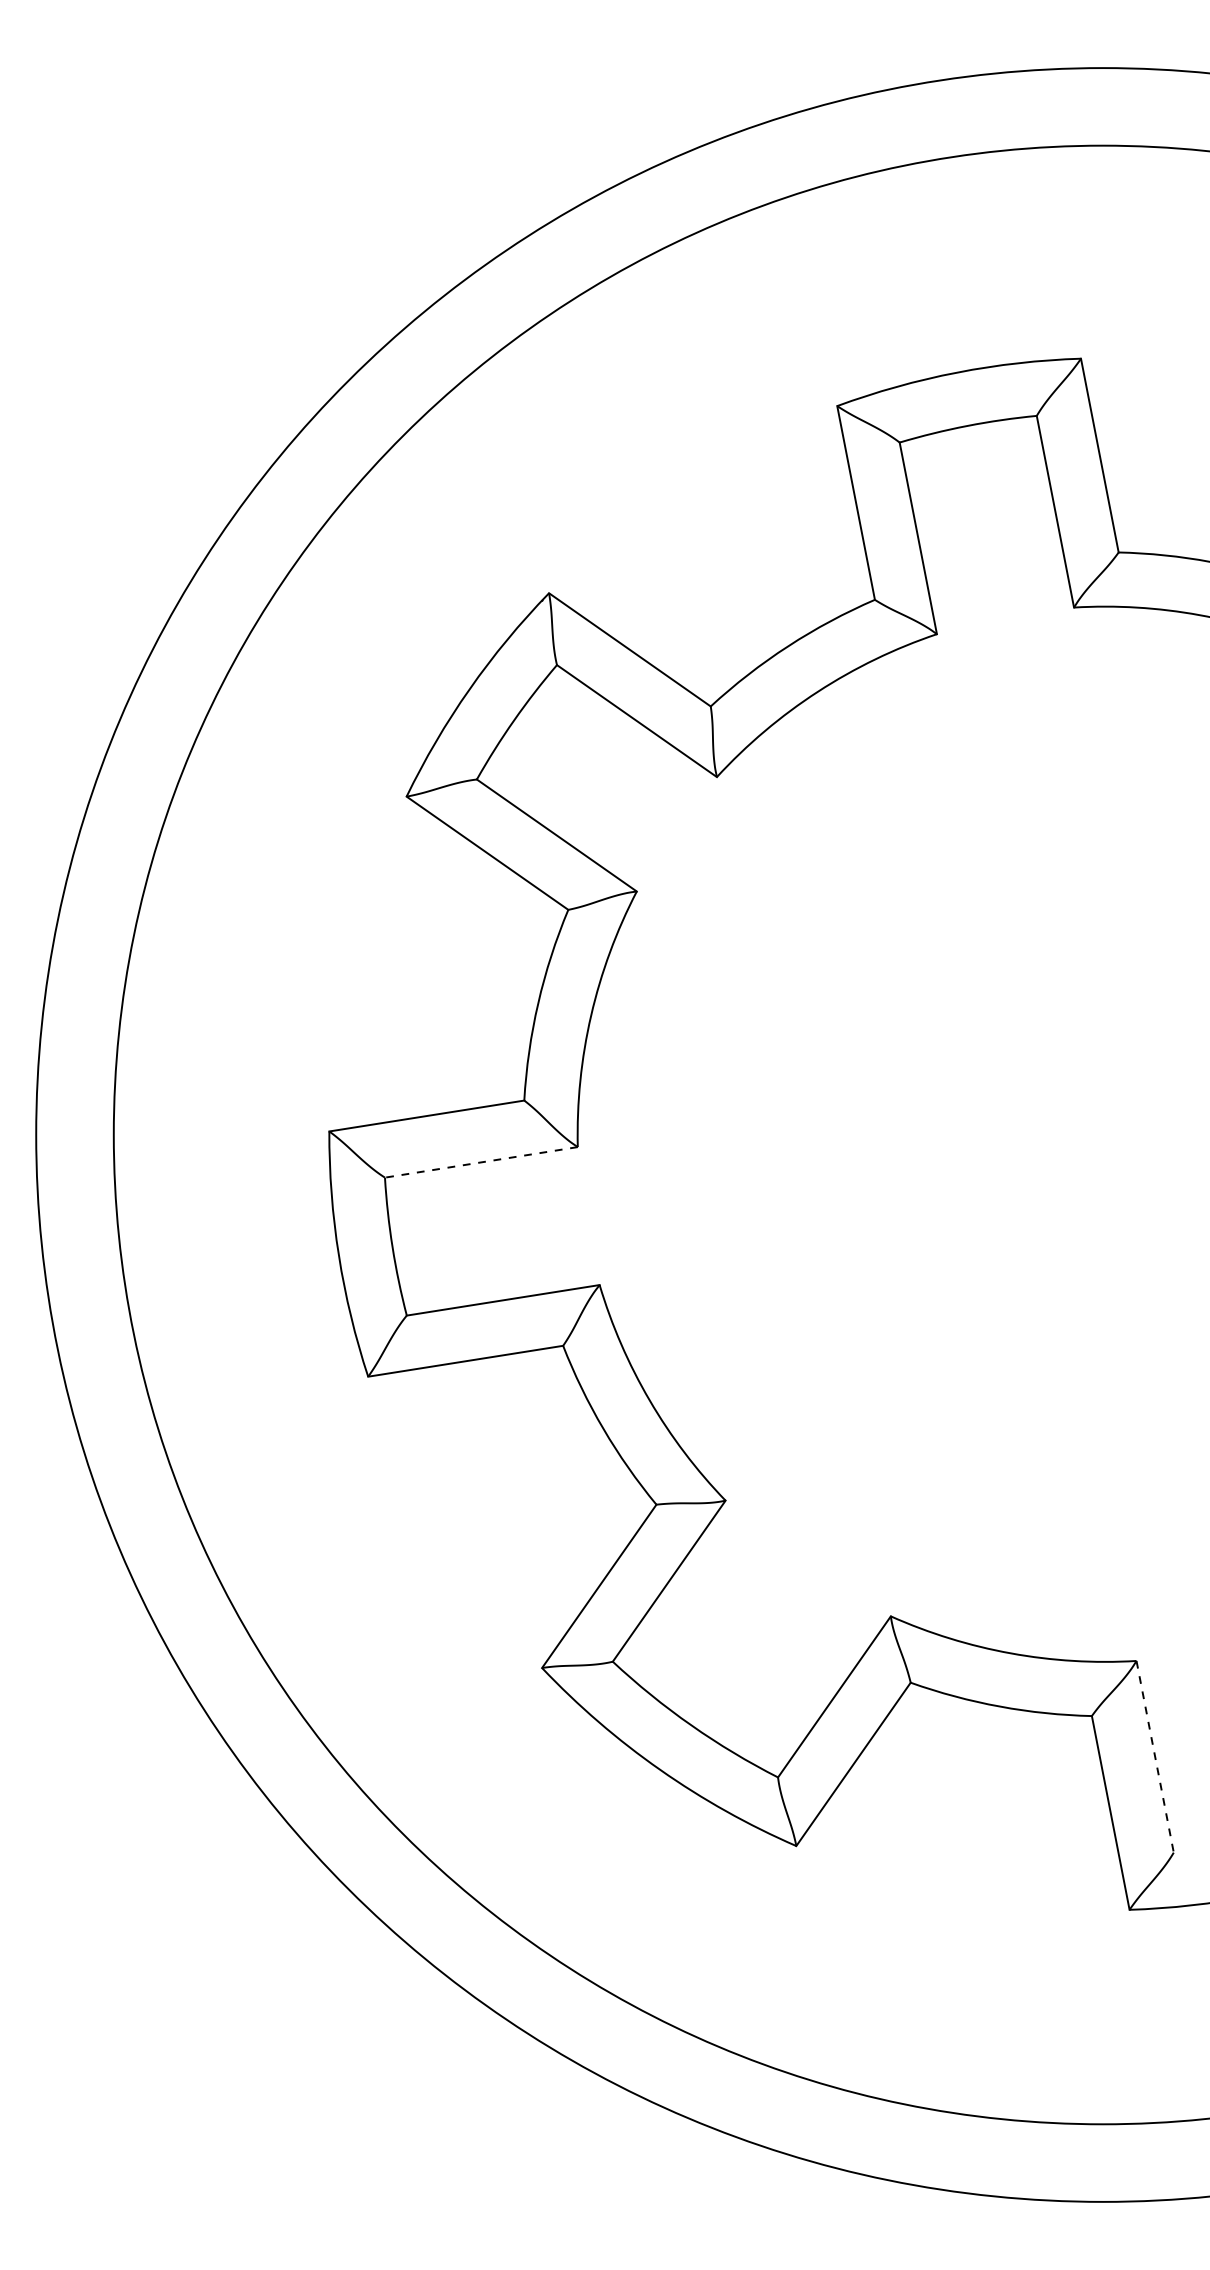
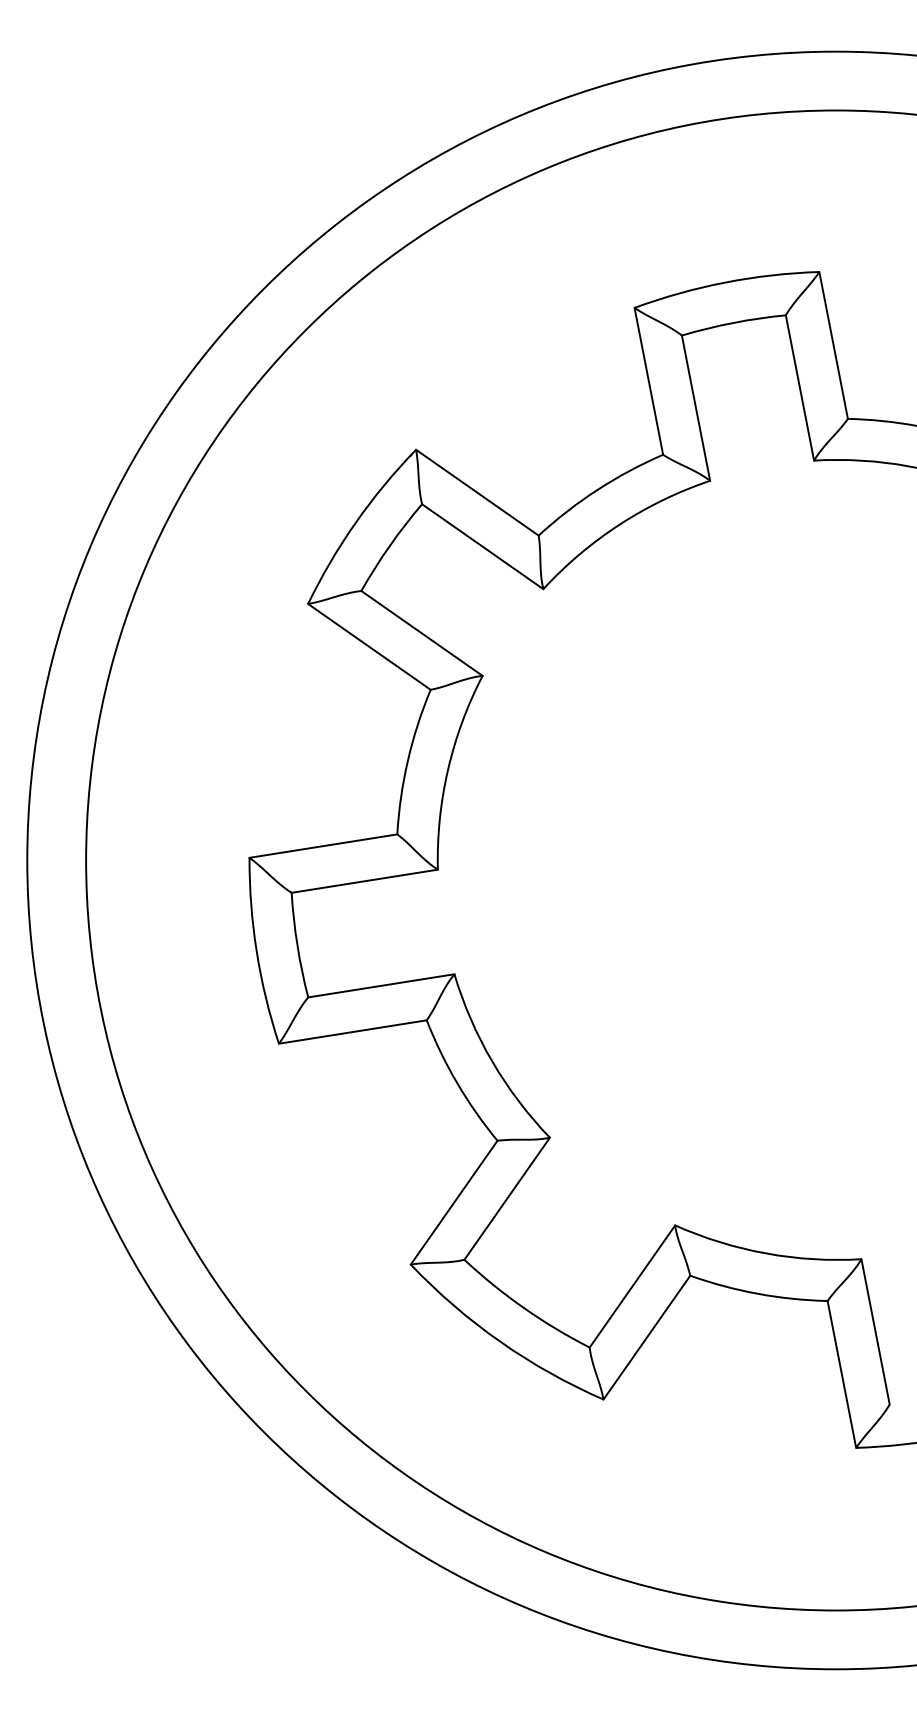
line: (481, 1162) -> (364, 881), dashed -> solid
line: (1155, 1756) -> (875, 1331), dashed -> solid

